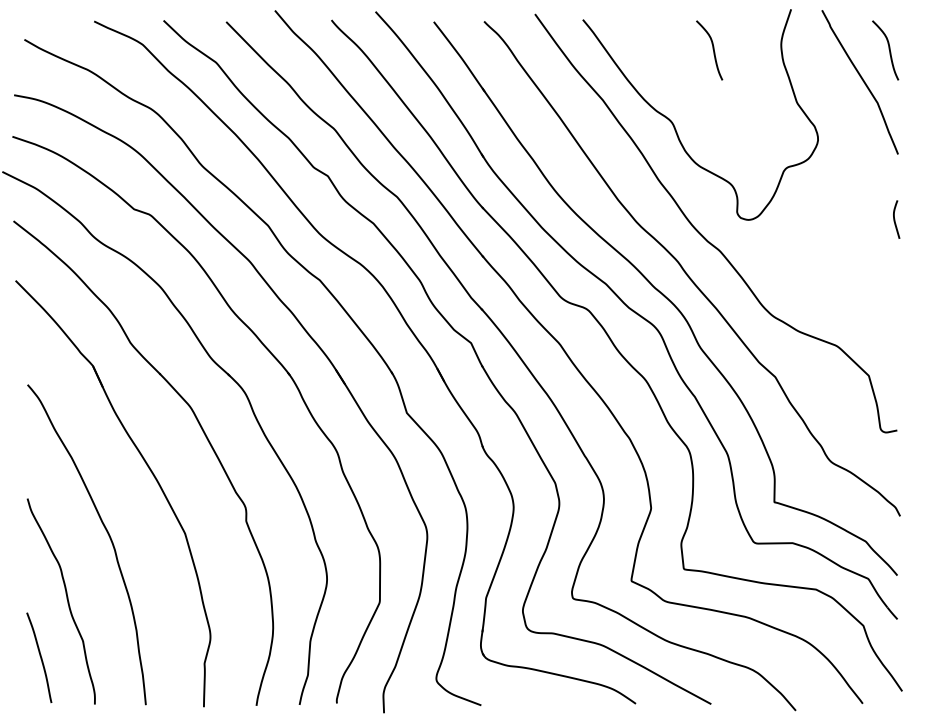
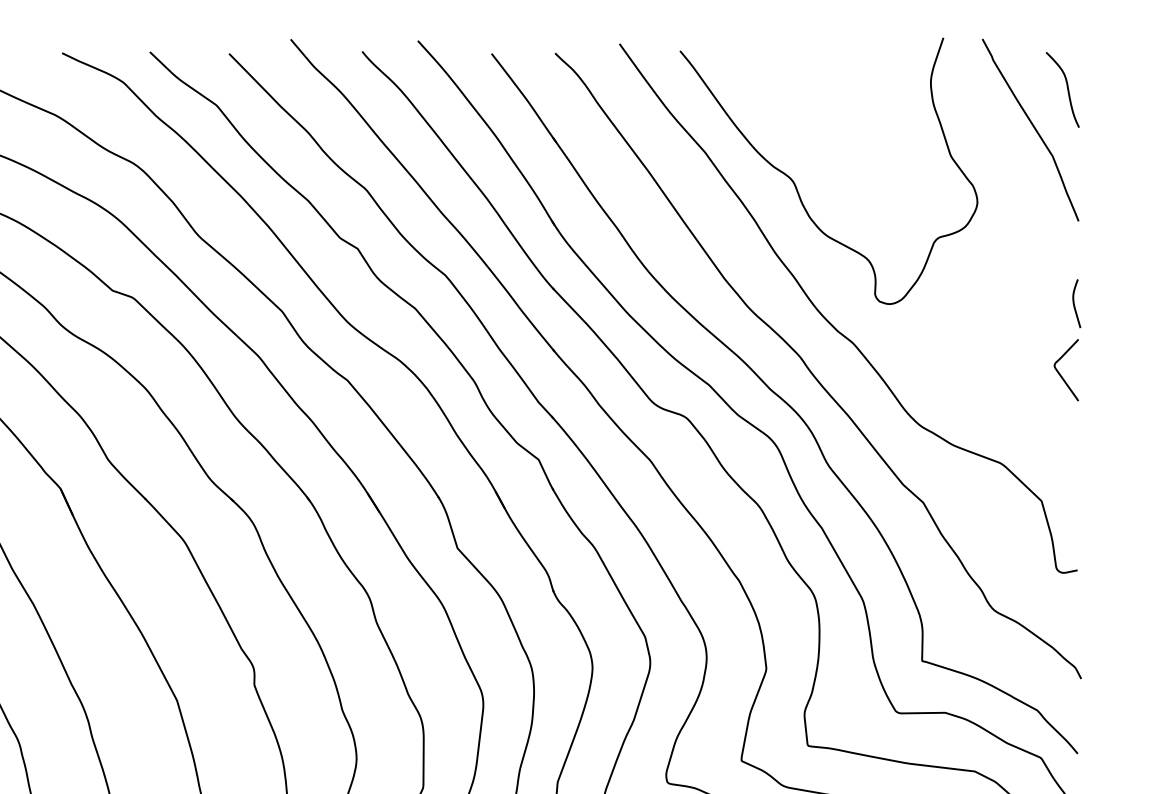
curve: (712, 49) -> (843, 88), removed
curve: (884, 275) -> (1061, 374), added

